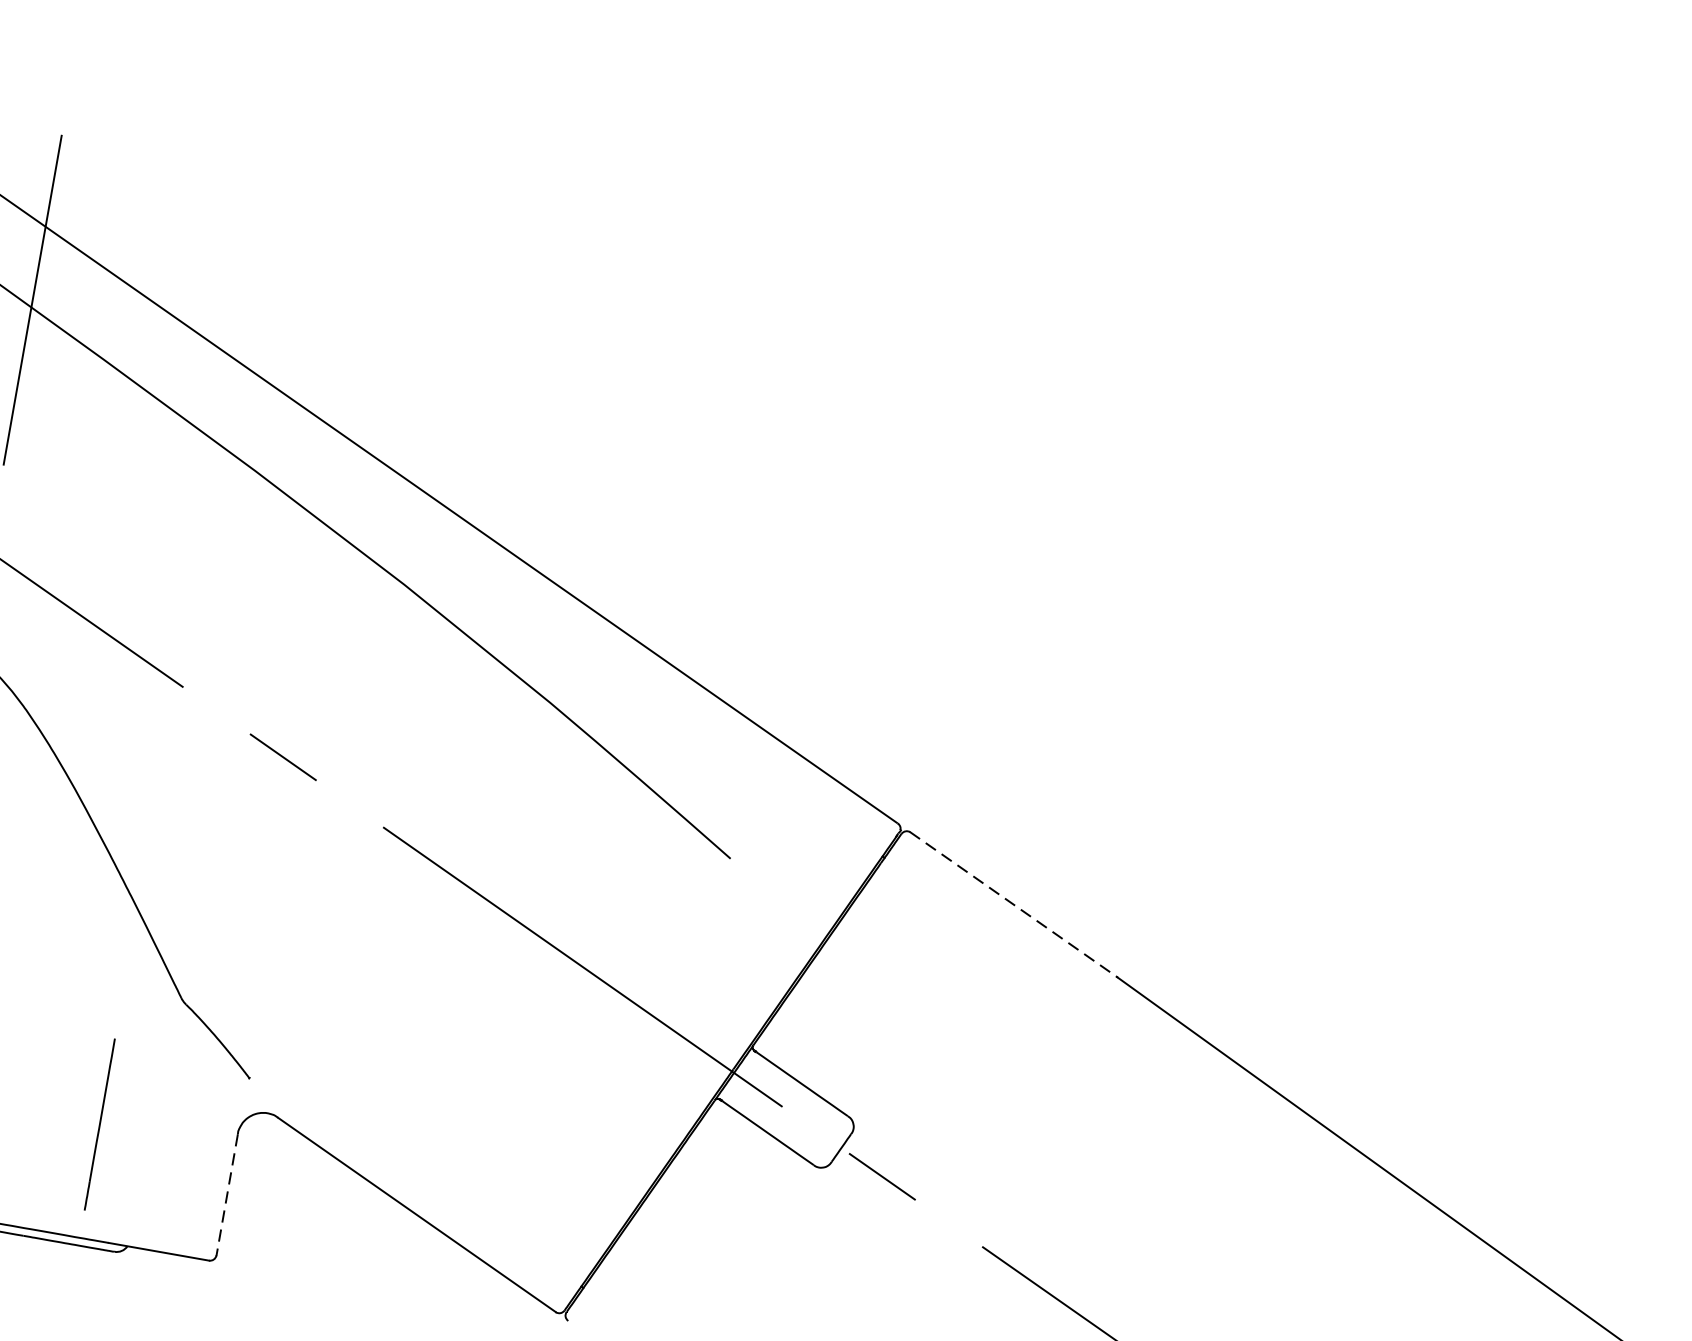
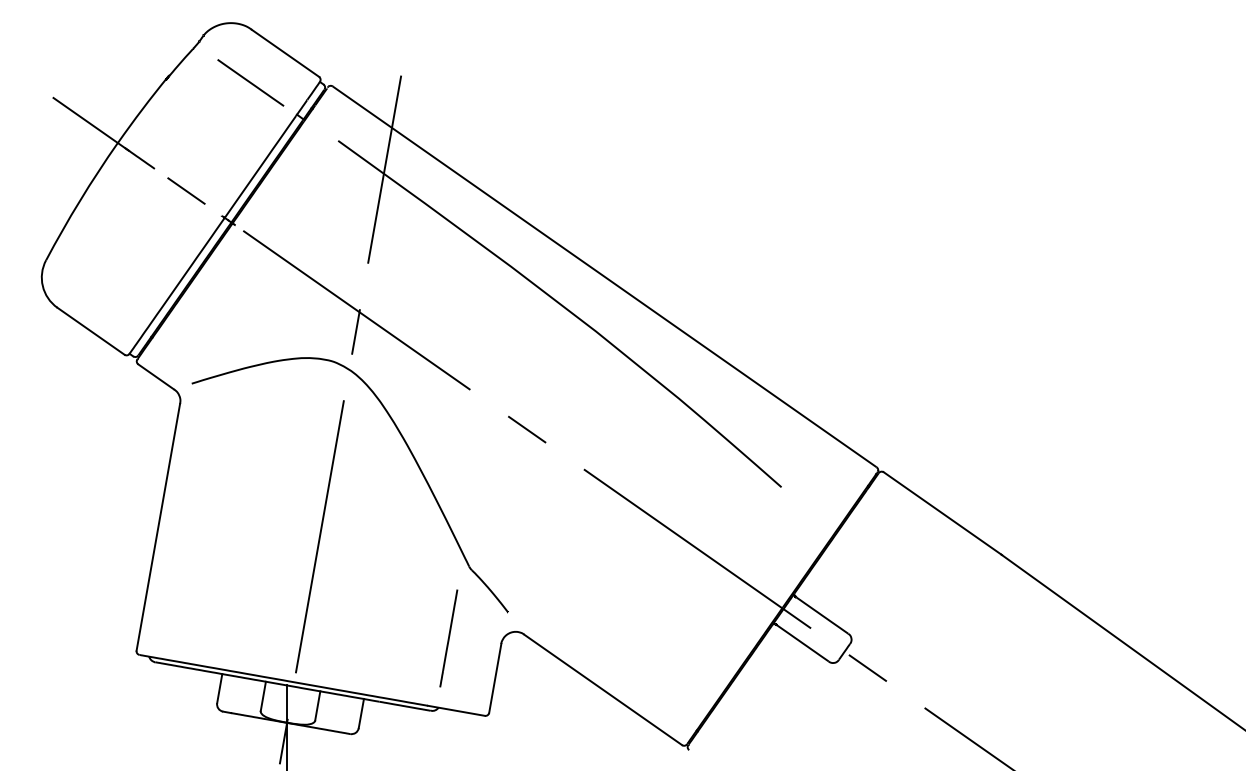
line: (1015, 904) -> (943, 513), dashed -> solid
line: (99, 1124) -> (448, 638), moved
line: (227, 1196) -> (495, 679), dashed -> solid

